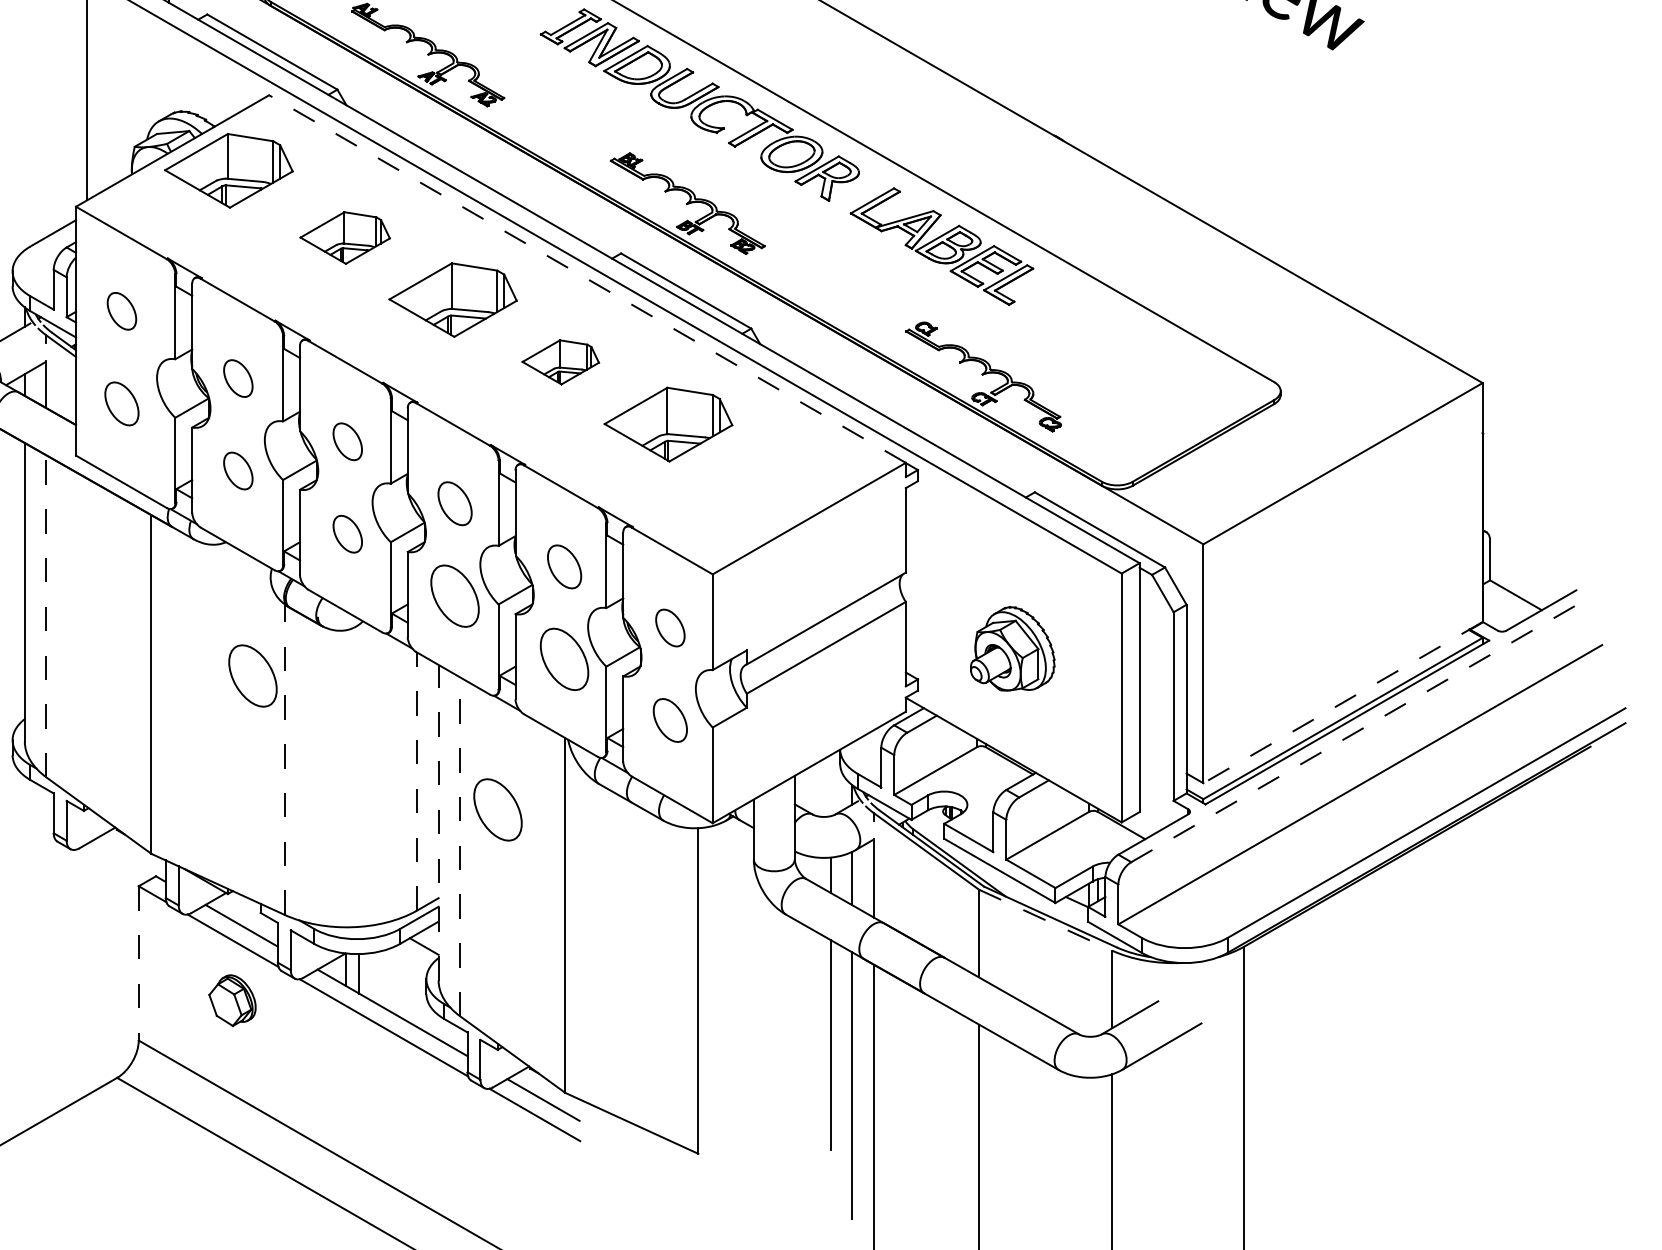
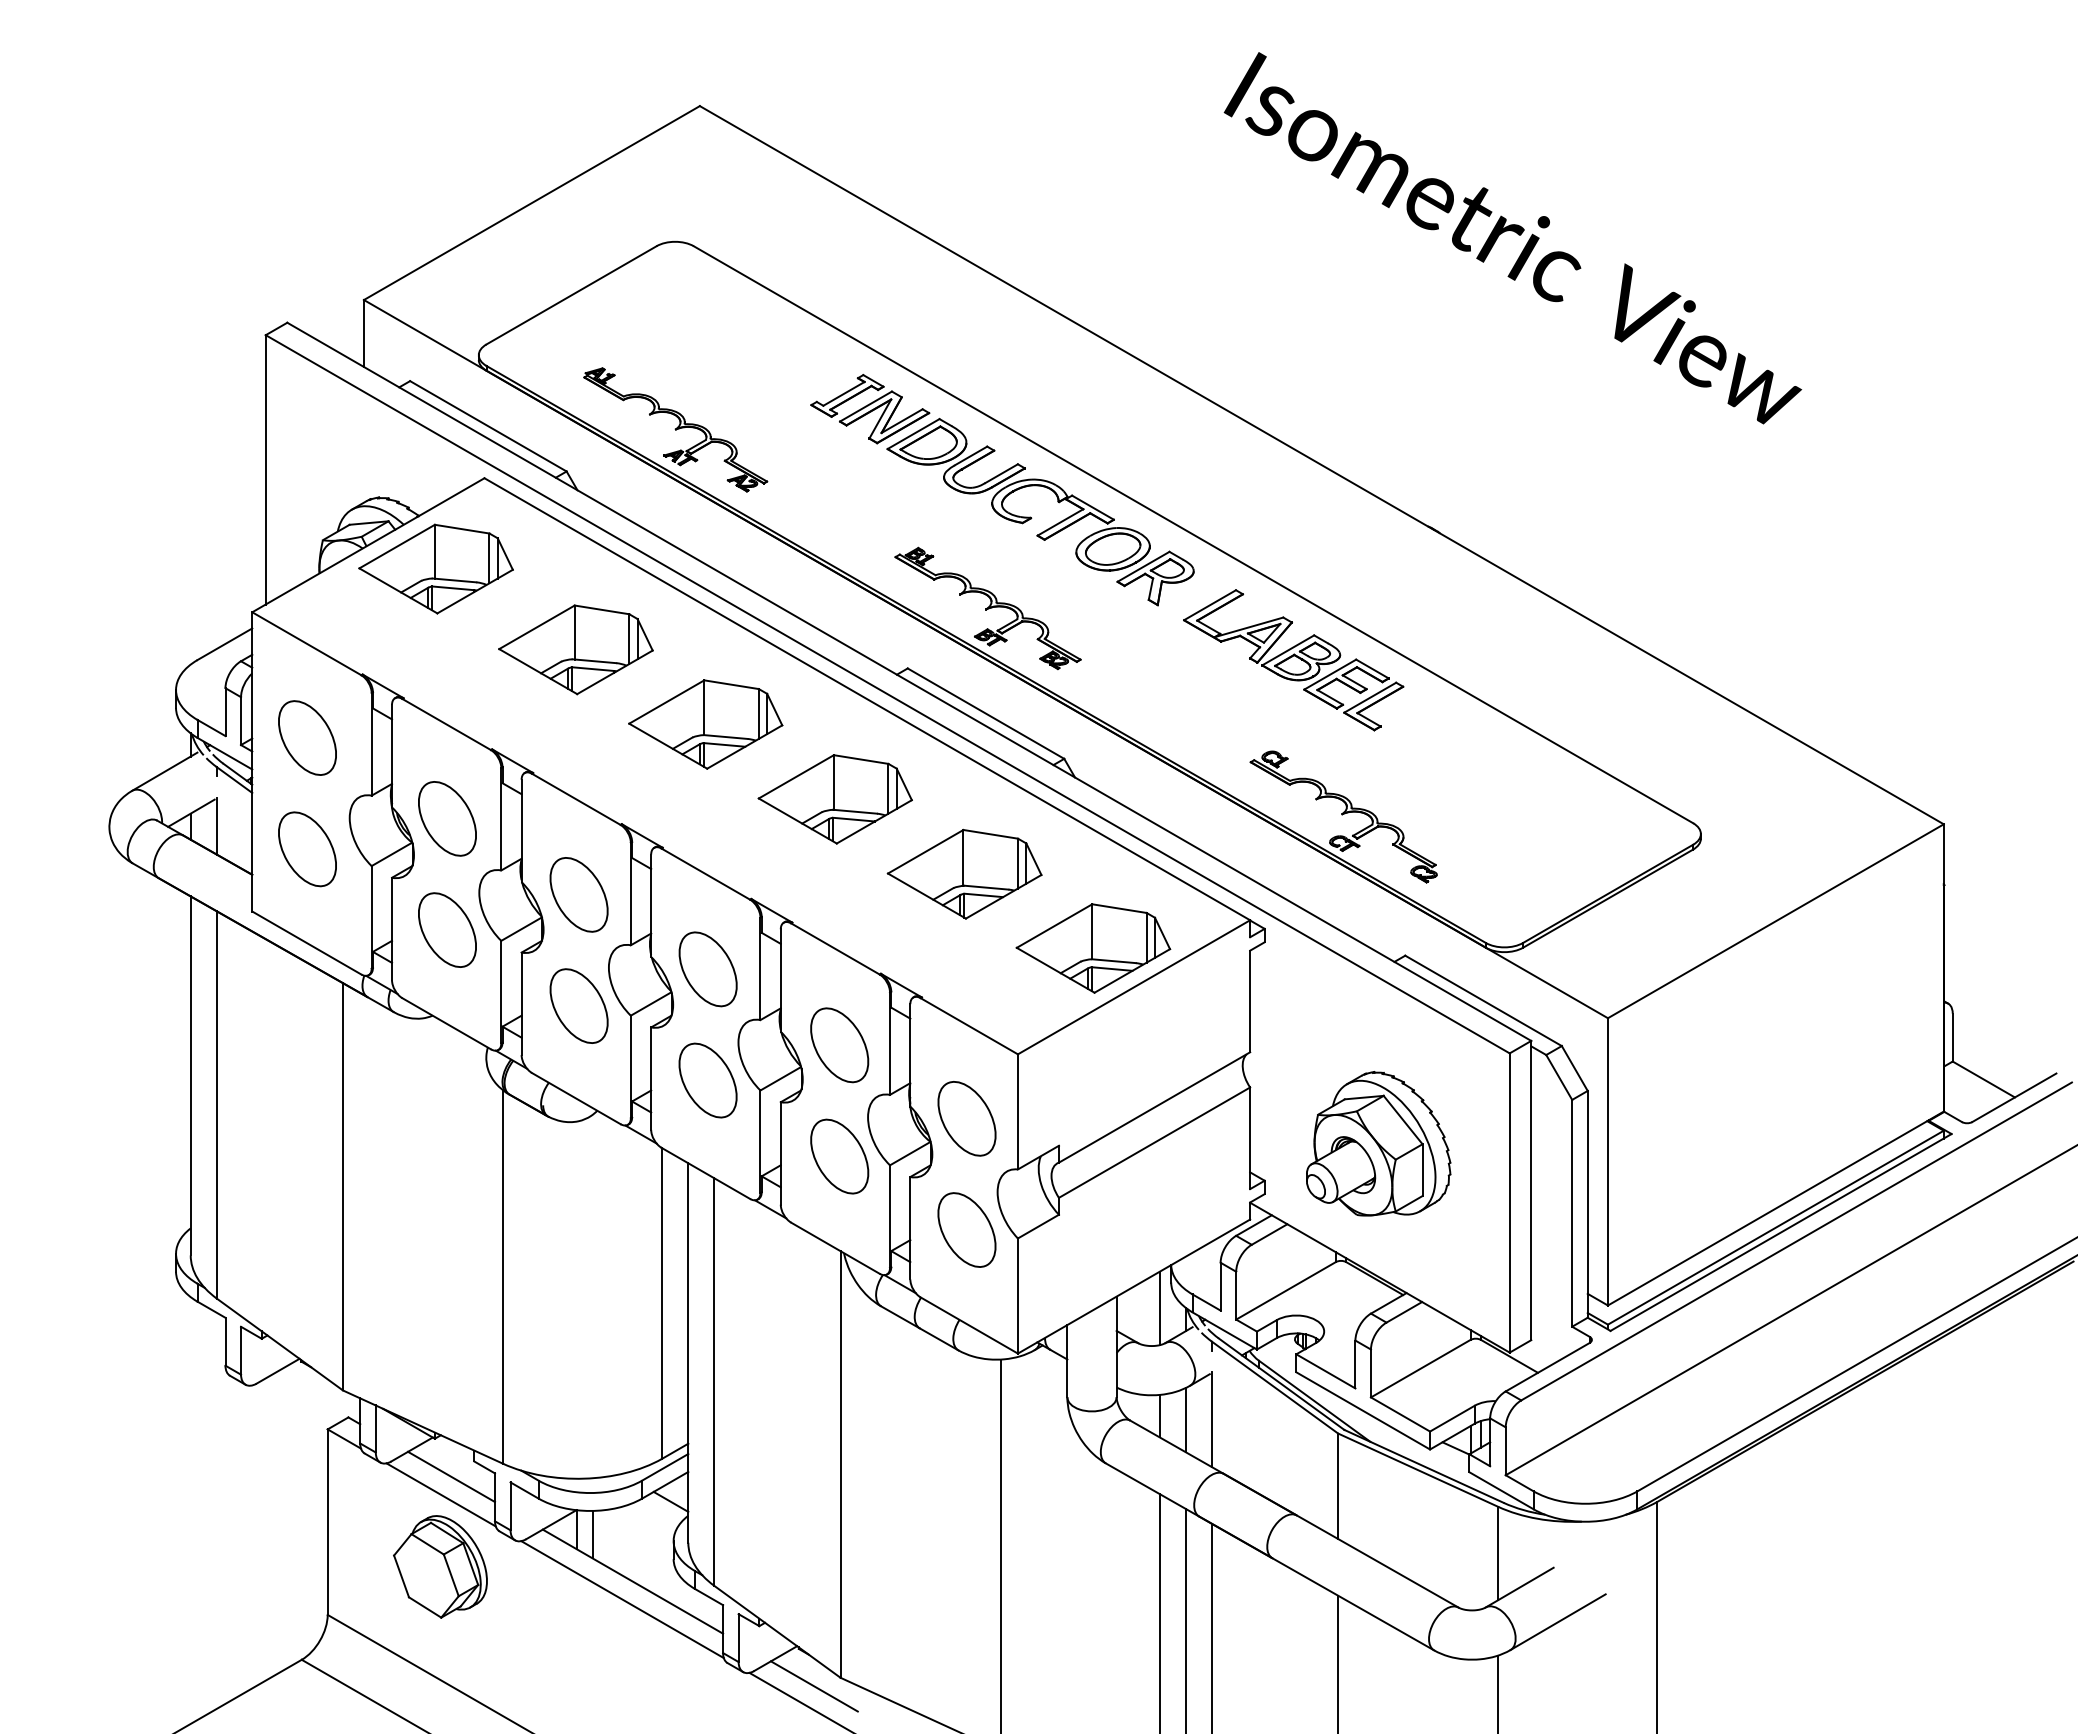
part: (344, 237) -> (575, 649), size x1.43
line: (586, 279) -> (866, 699), dashed -> solid
part: (121, 310) -> (307, 737), size x1.67
part: (560, 362) -> (834, 799), size x1.67
part: (238, 378) -> (447, 818), size x1.67
part: (121, 404) -> (307, 849), size x1.43
part: (347, 441) -> (578, 894), size x1.67
part: (238, 470) -> (447, 929), size x1.67
part: (775, 486) -> (1093, 948), added
part: (454, 503) -> (707, 969), size x1.43
part: (347, 533) -> (578, 1005), size x1.67
part: (564, 567) -> (839, 1045), size x1.43
line: (46, 616) -> (216, 1104), dashed -> solid
part: (669, 627) -> (966, 1118), size x1.67
part: (1012, 648) -> (1378, 1143), size x1.43
part: (252, 675) -> (464, 1176), removed
line: (1342, 702) -> (1775, 1208), dashed -> solid
part: (669, 720) -> (966, 1229), size x1.43
line: (1360, 730) -> (1796, 1241), dashed -> solid
line: (284, 759) -> (503, 1277), dashed -> solid
line: (417, 781) -> (662, 1303), dashed -> solid
line: (830, 785) -> (1159, 1308), added
part: (497, 809) -> (759, 1337), removed
line: (438, 823) -> (688, 1353), dashed -> solid
line: (460, 847) -> (714, 1382), dashed -> solid
line: (1045, 920) -> (1418, 1470), dashed -> solid
line: (138, 963) -> (327, 1522), dashed -> solid
part: (232, 1000) -> (440, 1566), size x1.67

